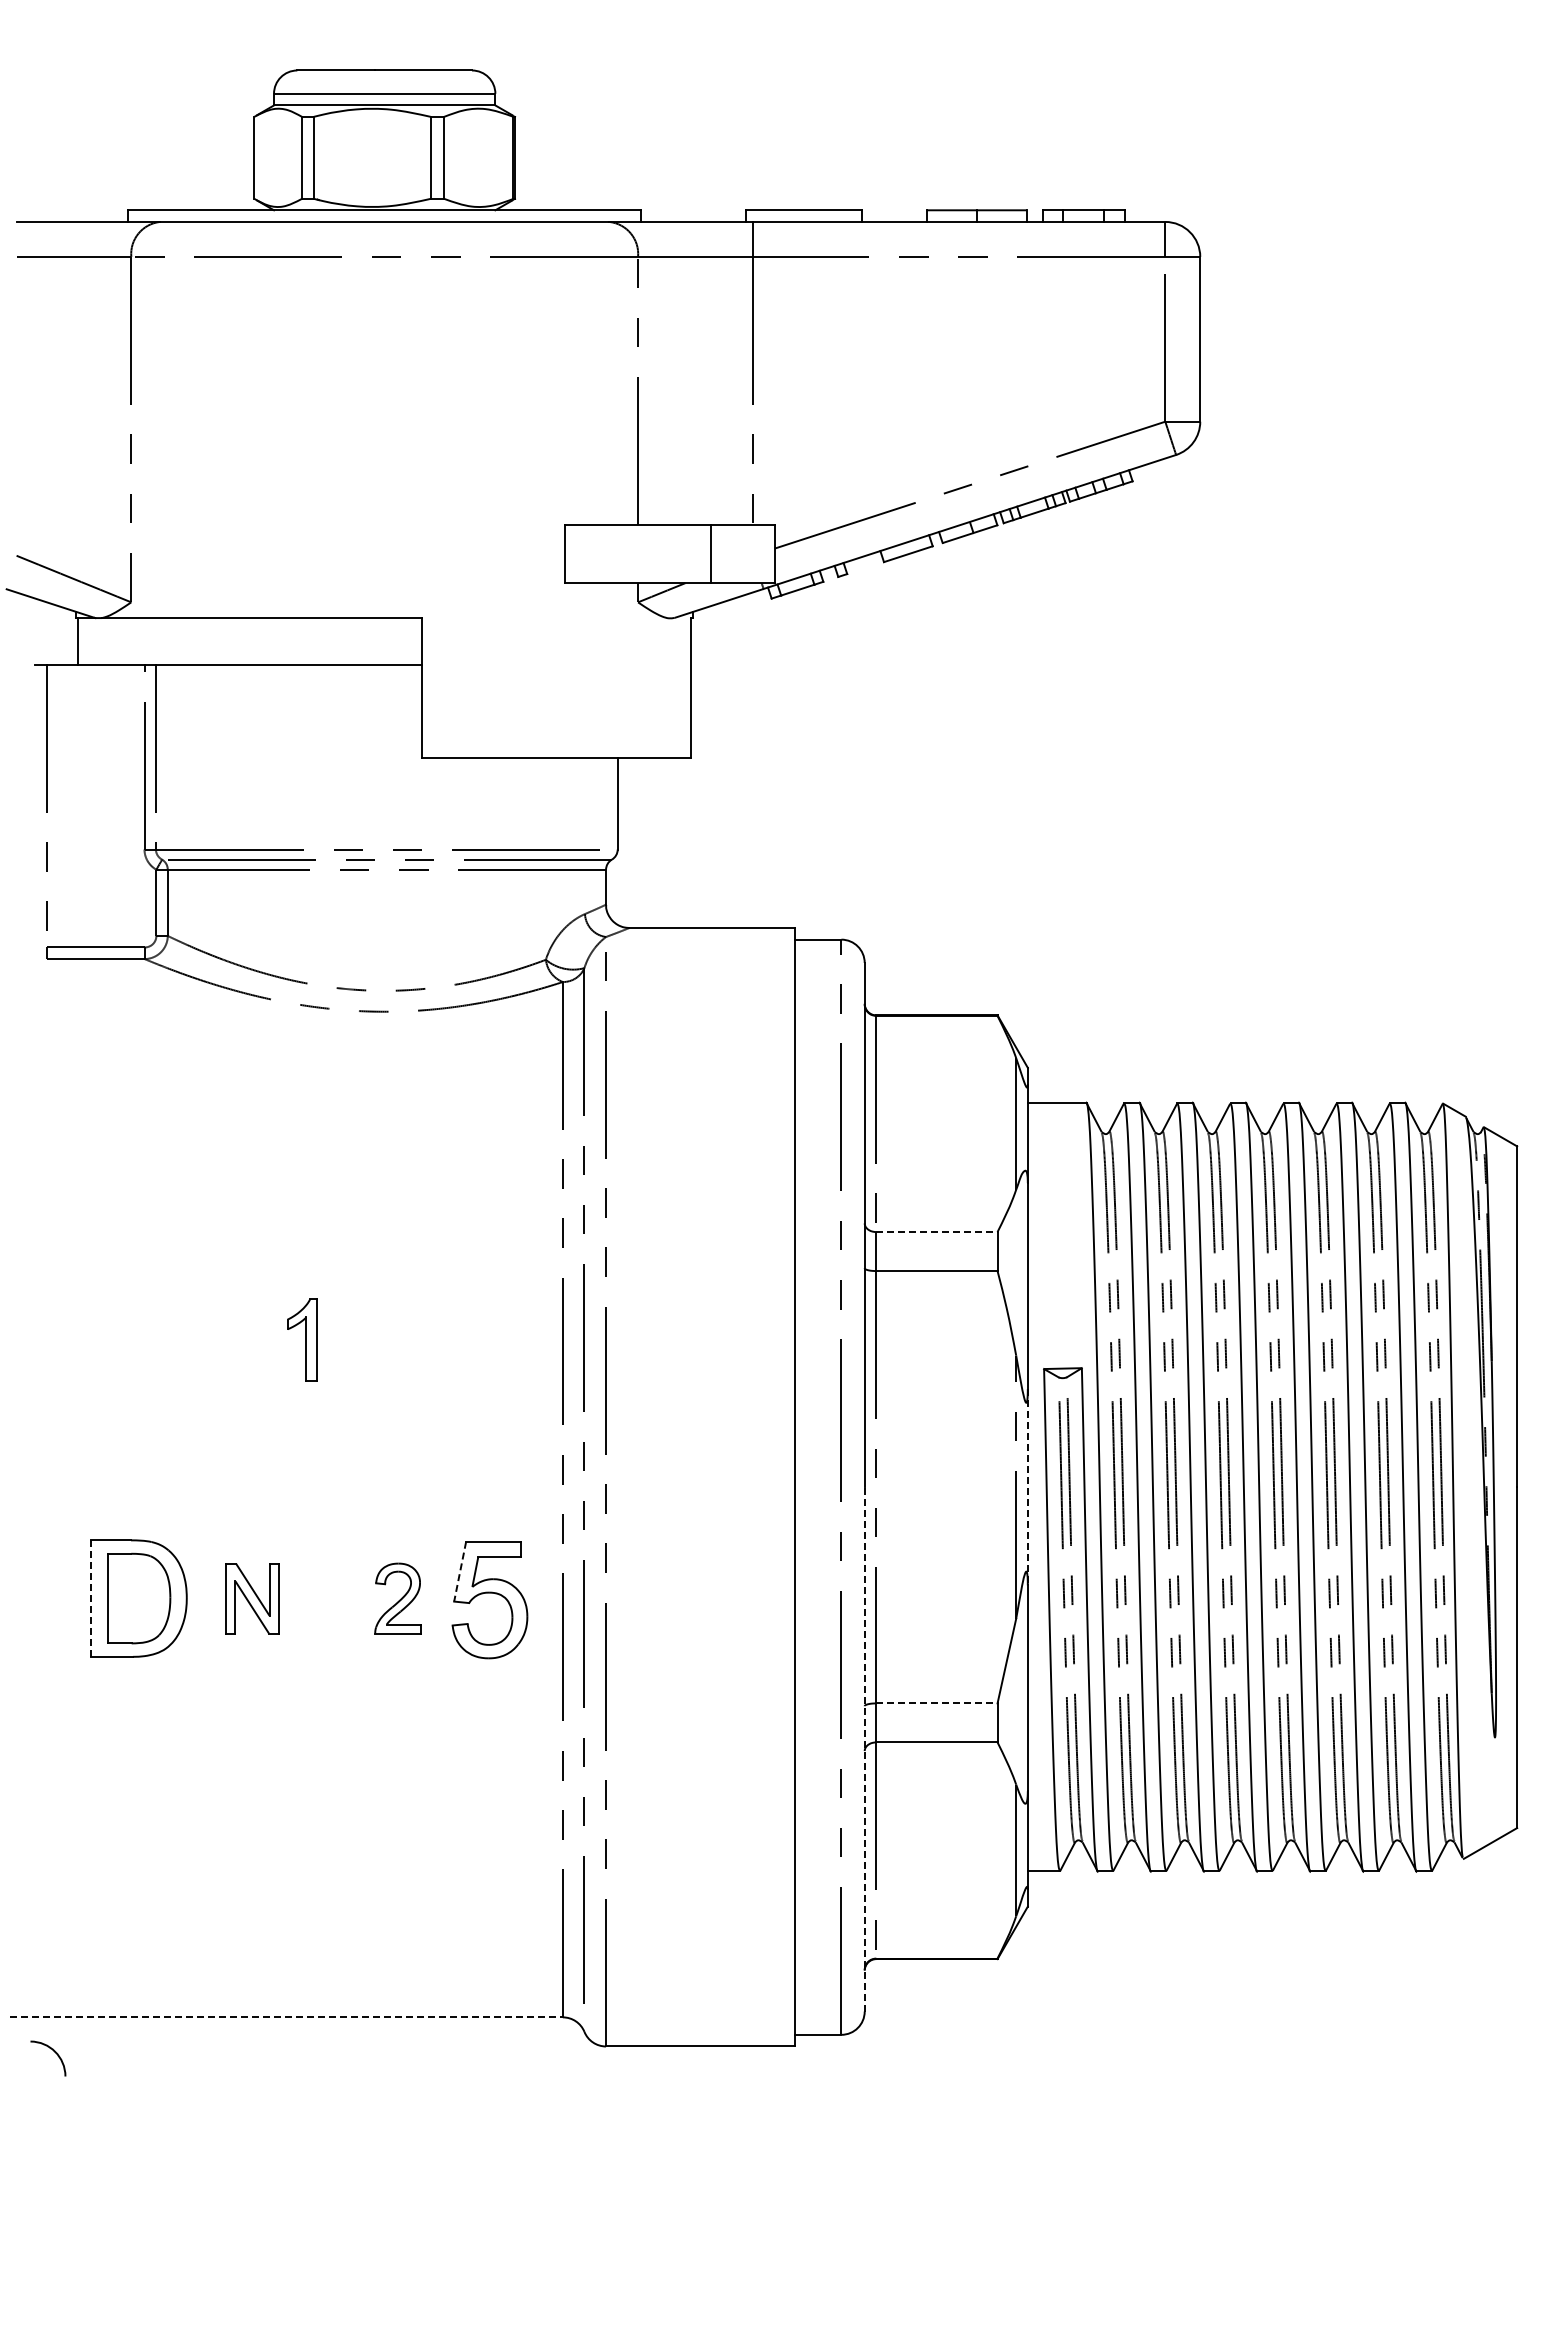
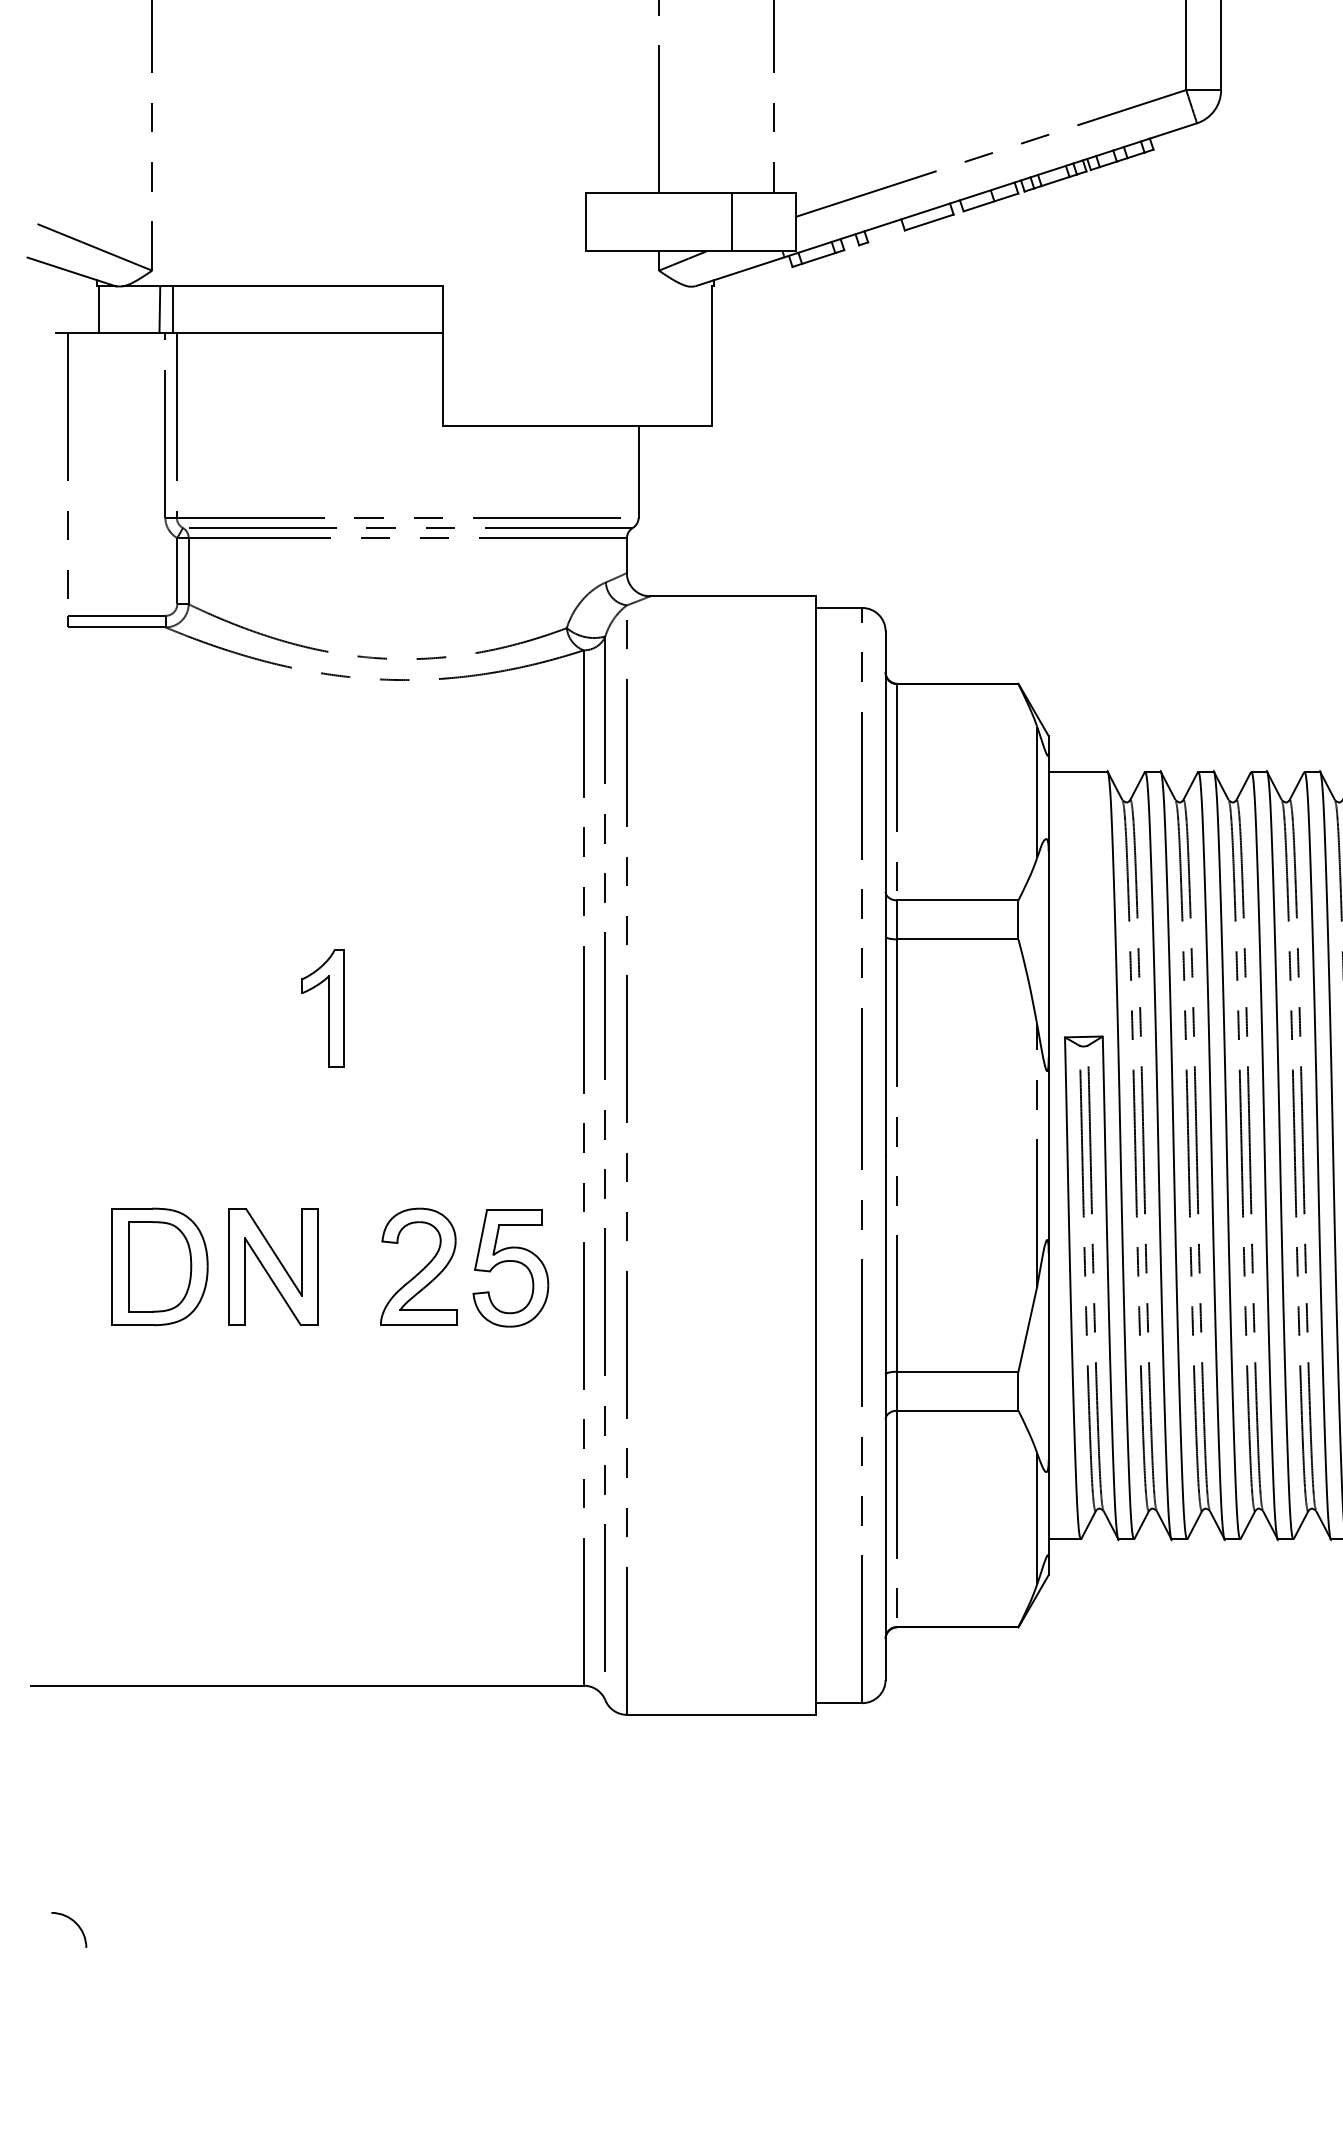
line: (138, 641) -> (159, 309), added
line: (151, 641) -> (172, 309), added
line: (936, 1232) -> (957, 900), dashed -> solid
part: (301, 1339) -> (322, 1007), size x1.43
line: (1027, 1487) -> (1048, 1155), dashed -> solid
line: (460, 1572) -> (481, 1240), dashed -> solid
part: (252, 1598) -> (273, 1266), size x1.67
part: (397, 1598) -> (418, 1266), size x1.67
line: (91, 1599) -> (112, 1267), dashed -> solid
line: (936, 1703) -> (957, 1371), dashed -> solid
line: (864, 1748) -> (885, 1416), dashed -> solid
line: (286, 2017) -> (307, 1685), dashed -> solid
arc: (54, 2052) -> (75, 1923), moved

